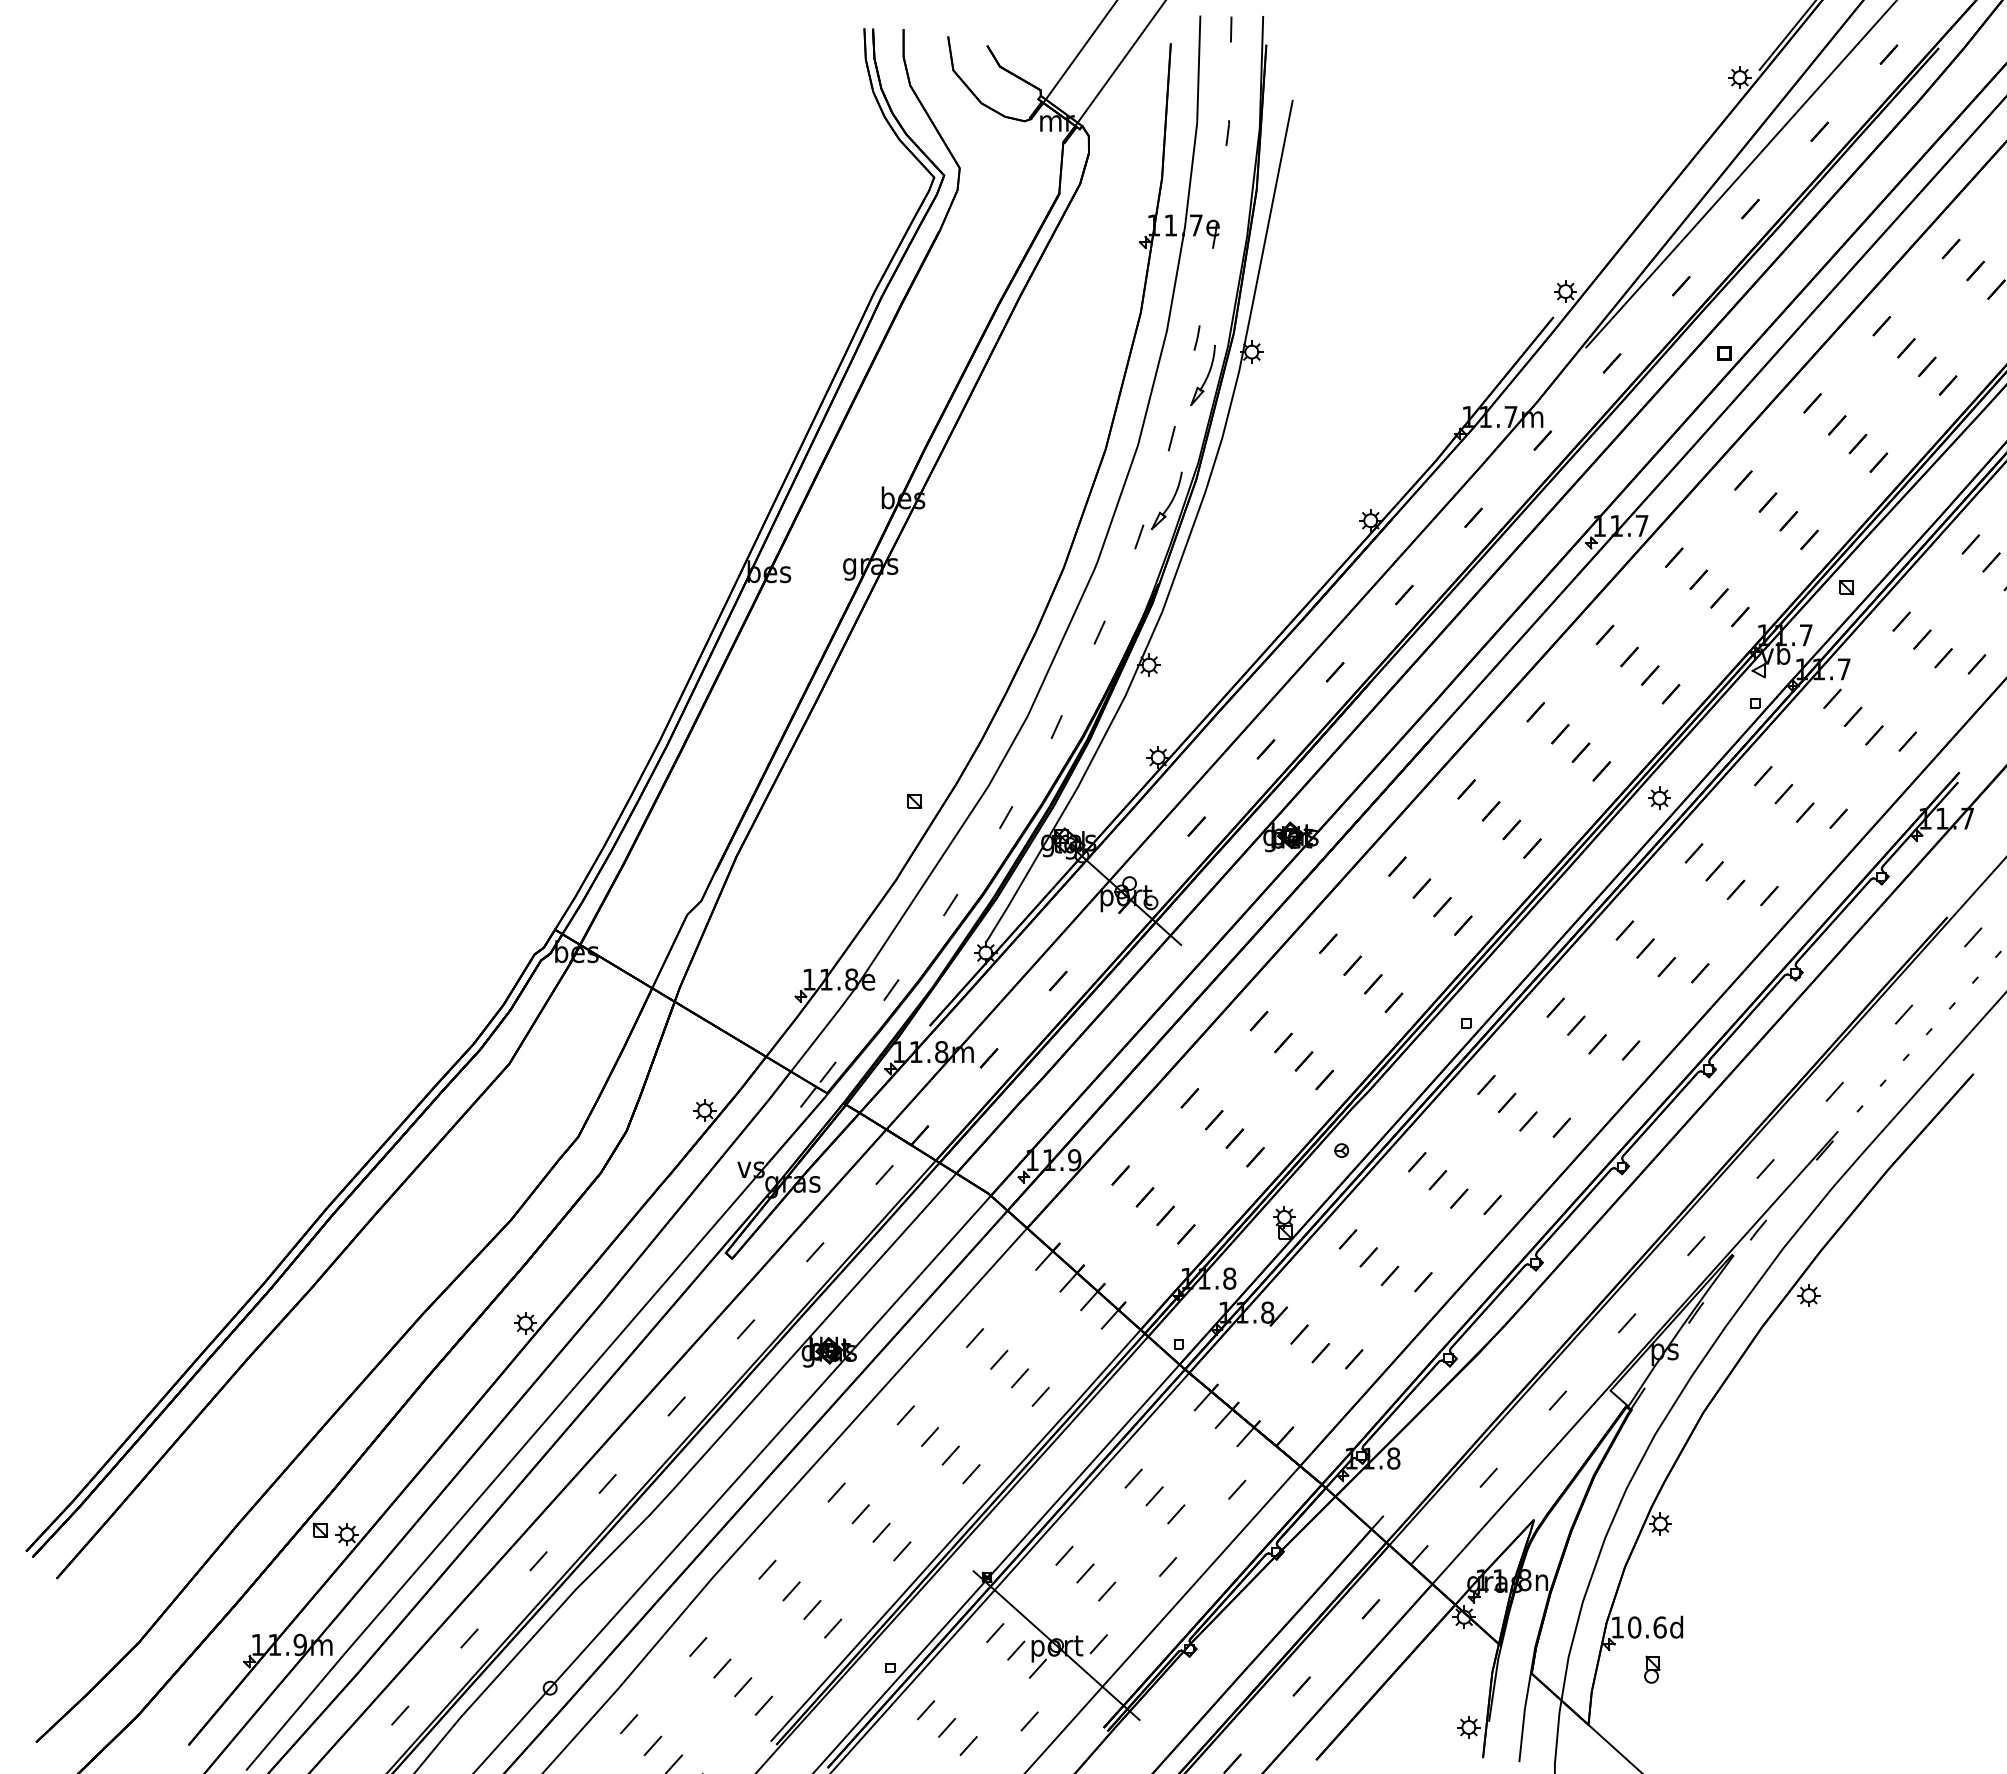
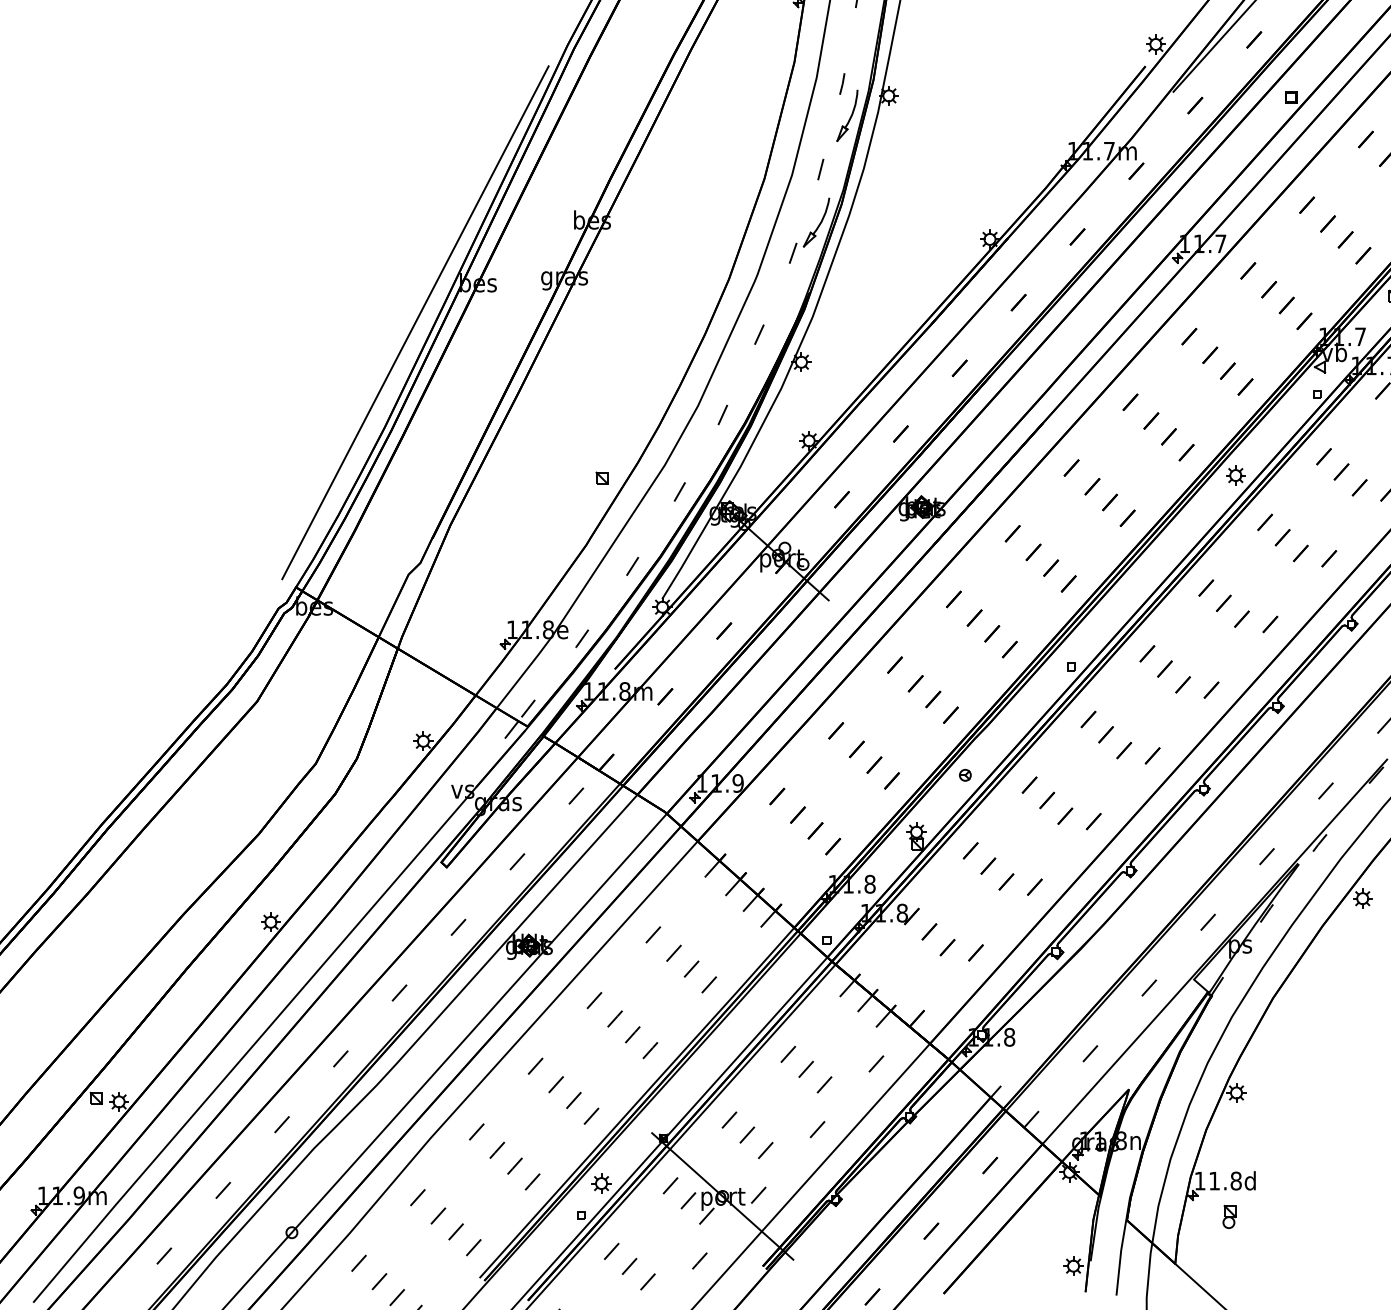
line: (694, 618) -> (414, 322), added
text: (1647, 1627) -> (1225, 1181), 10.6d -> 11.8d
part: (913, 1630) -> (601, 1183), added

